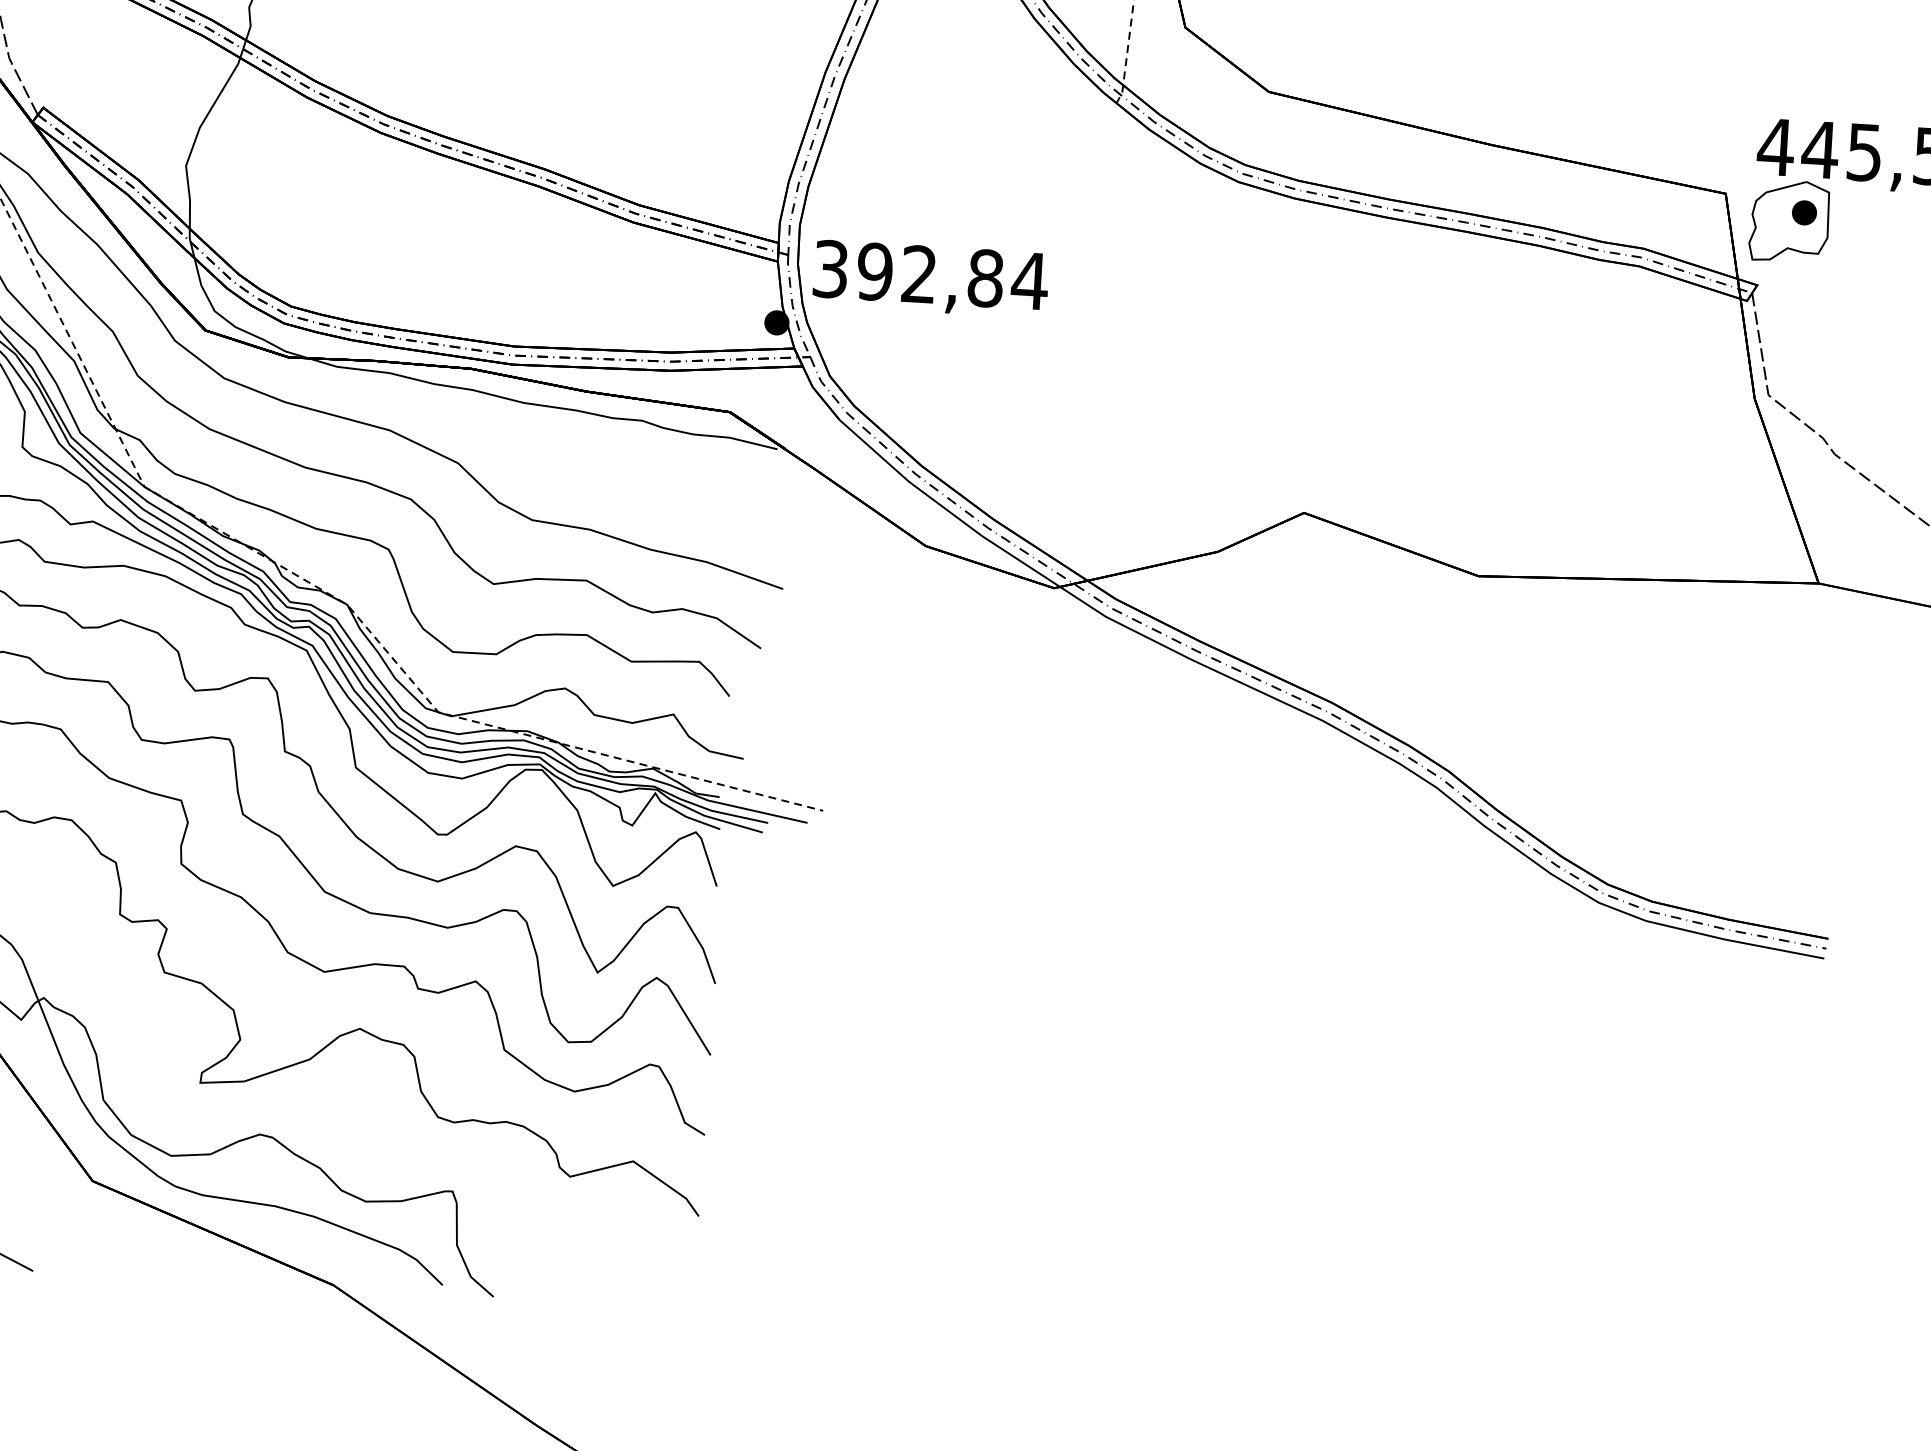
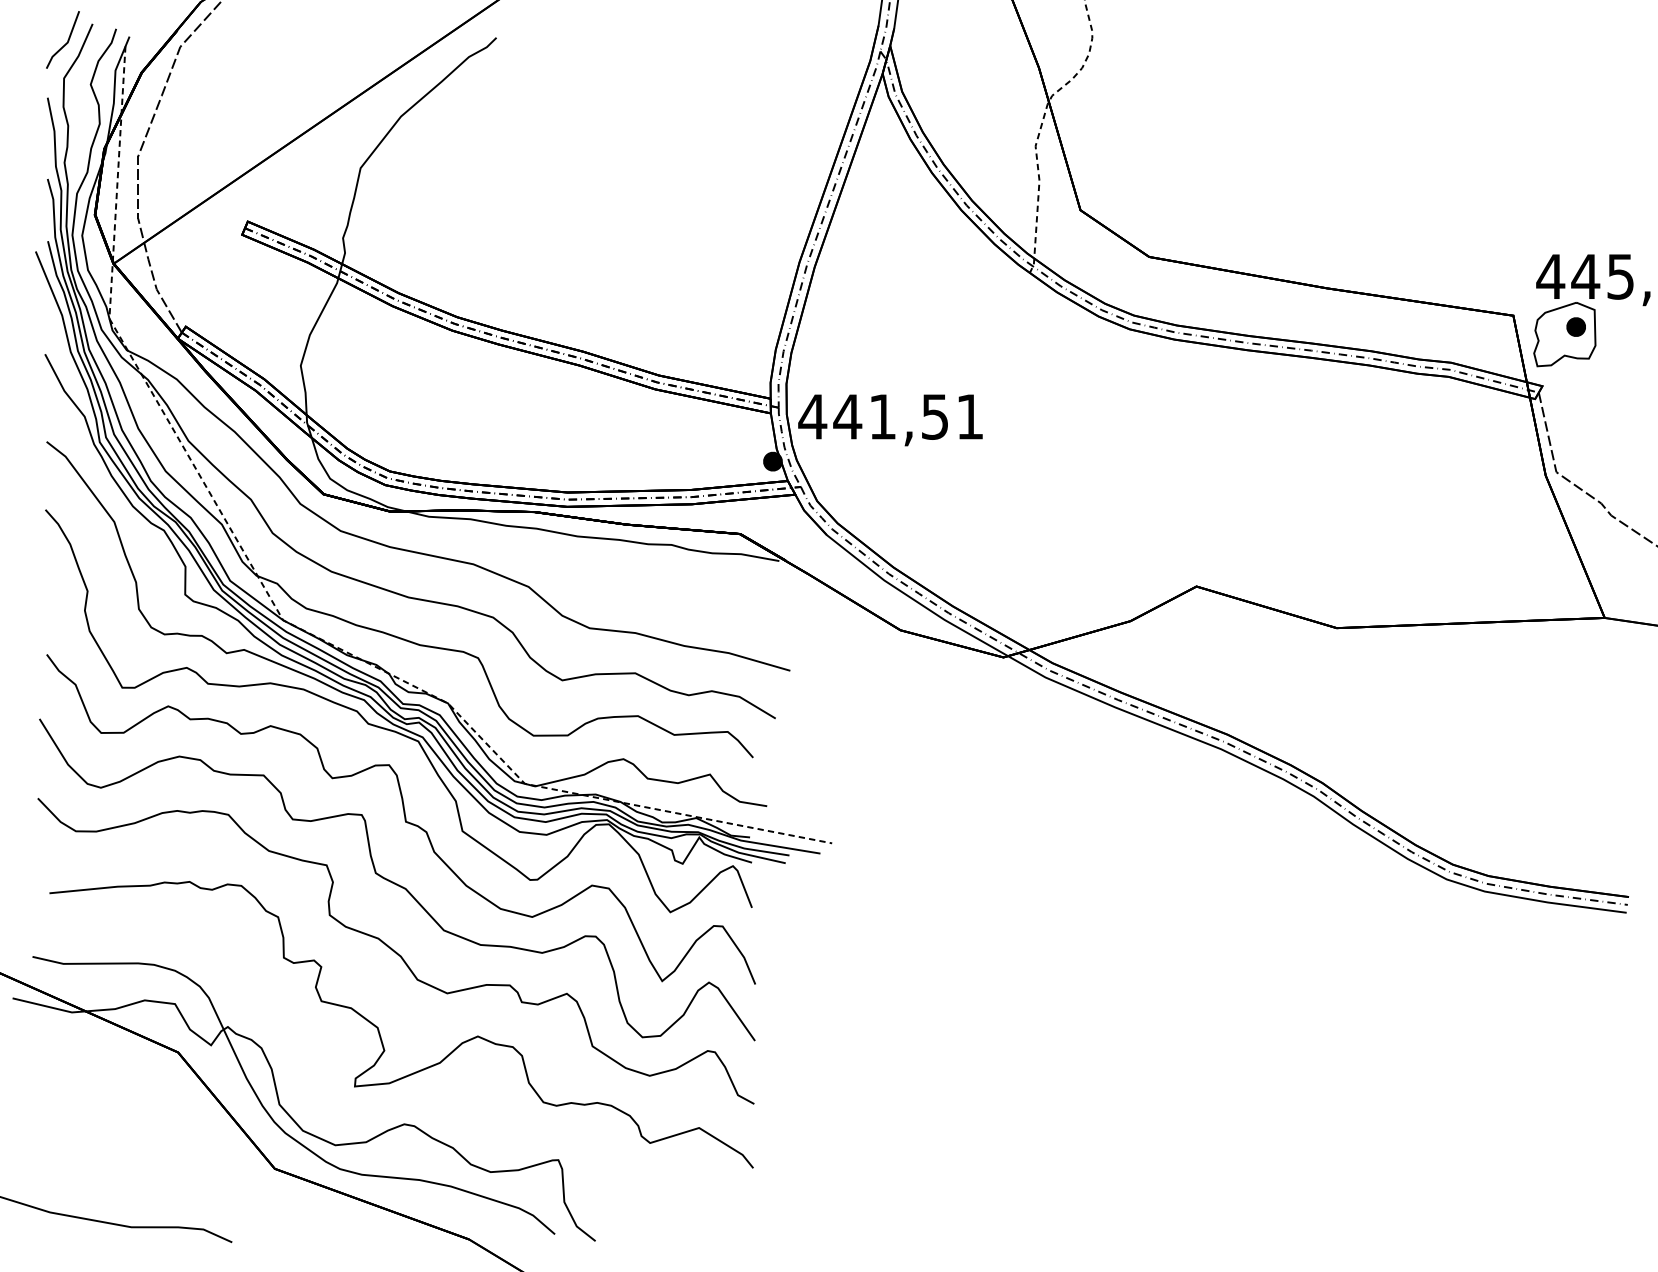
text: (930, 274) -> (891, 416), 392,84 -> 441,51

